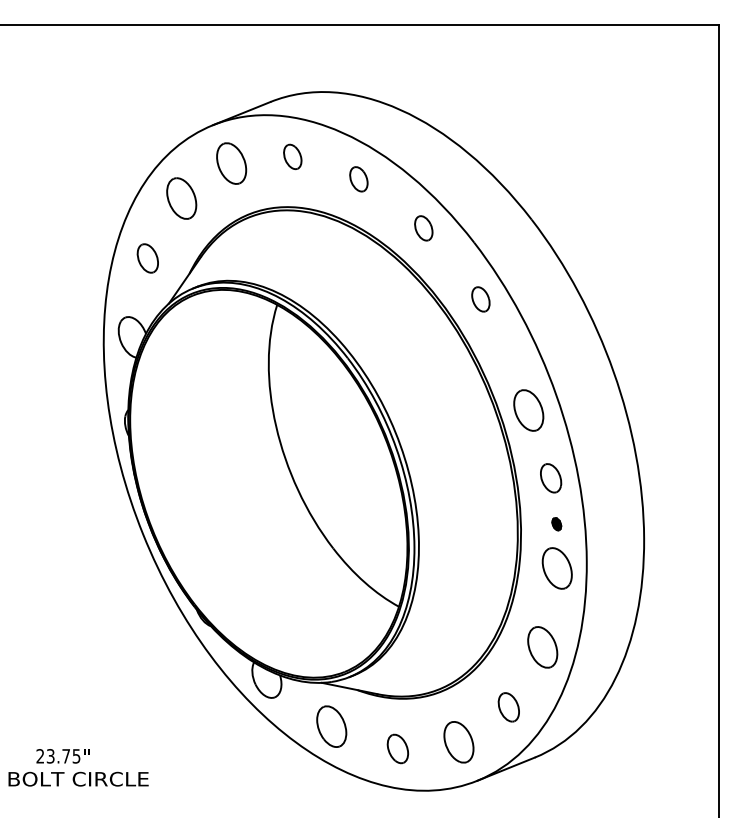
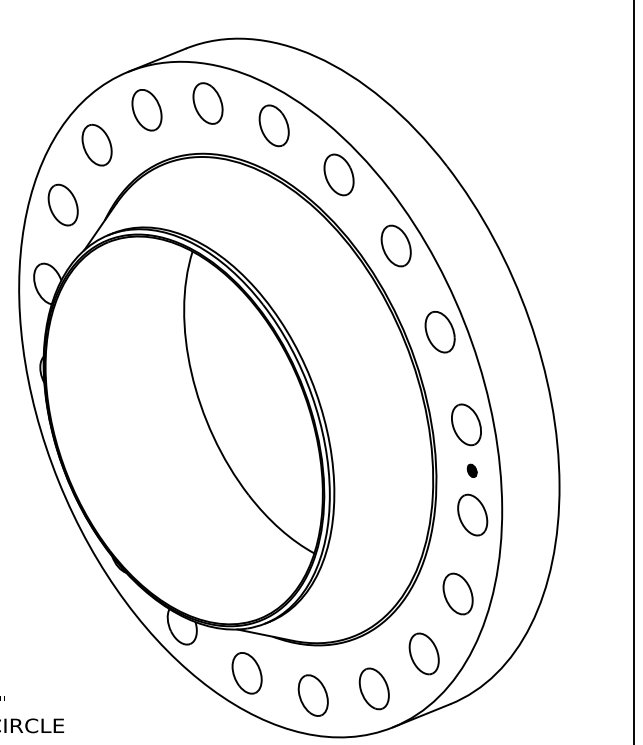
part: (292, 156) -> (207, 103), size x1.67
part: (358, 179) -> (273, 126), size x1.67
part: (423, 228) -> (338, 175), size x1.67
part: (147, 258) -> (62, 205), size x1.43
part: (480, 299) -> (395, 246), size x1.67
part: (528, 410) -> (439, 332), moved
part: (550, 478) -> (465, 425), size x1.43
part: (508, 707) -> (423, 654), size x1.43
part: (397, 748) -> (312, 695), size x1.43

